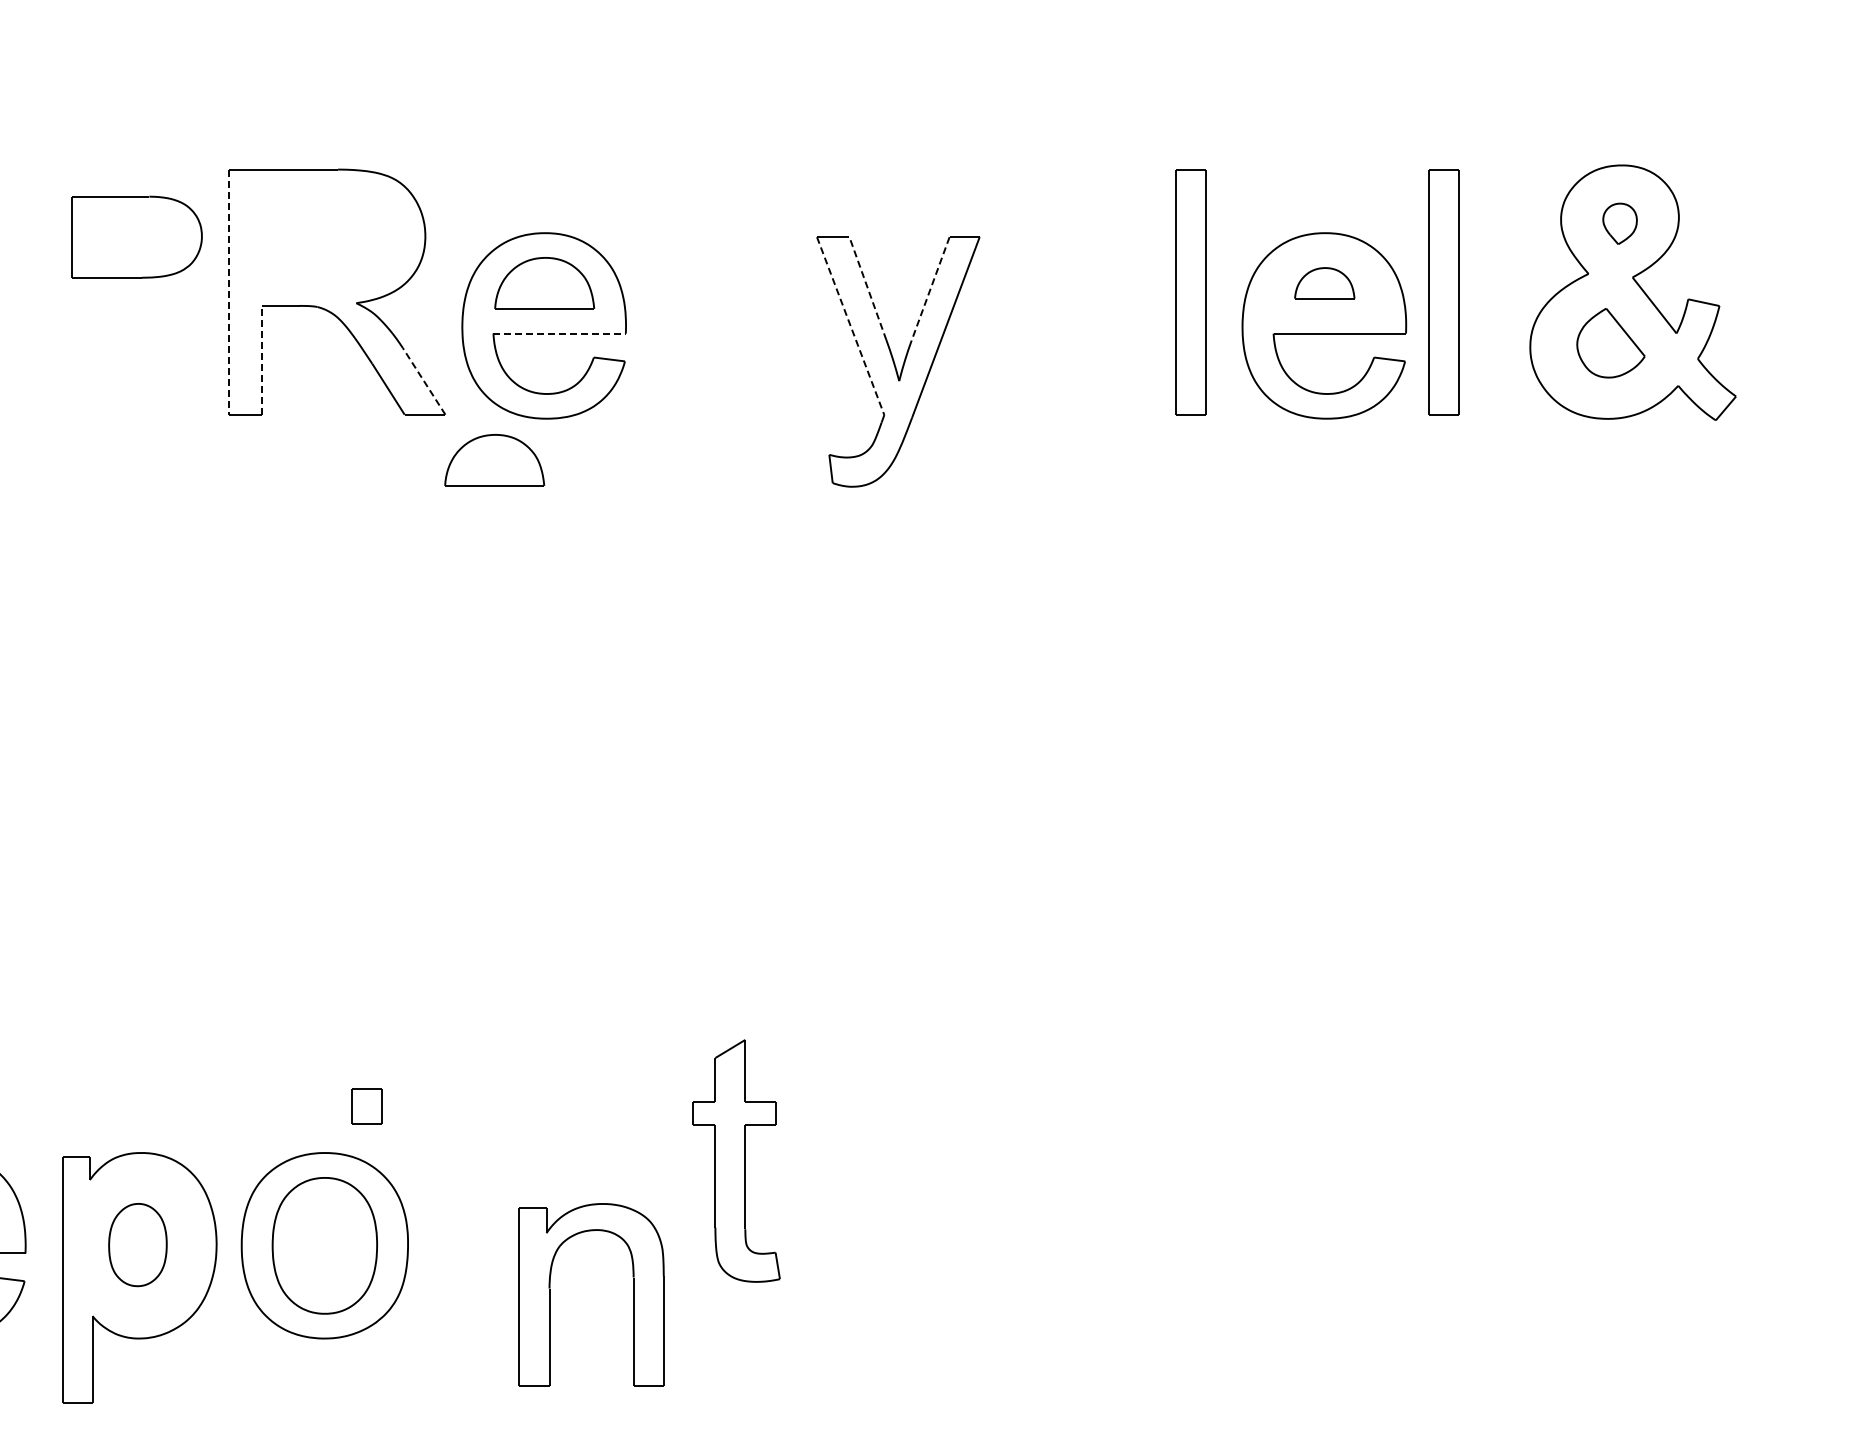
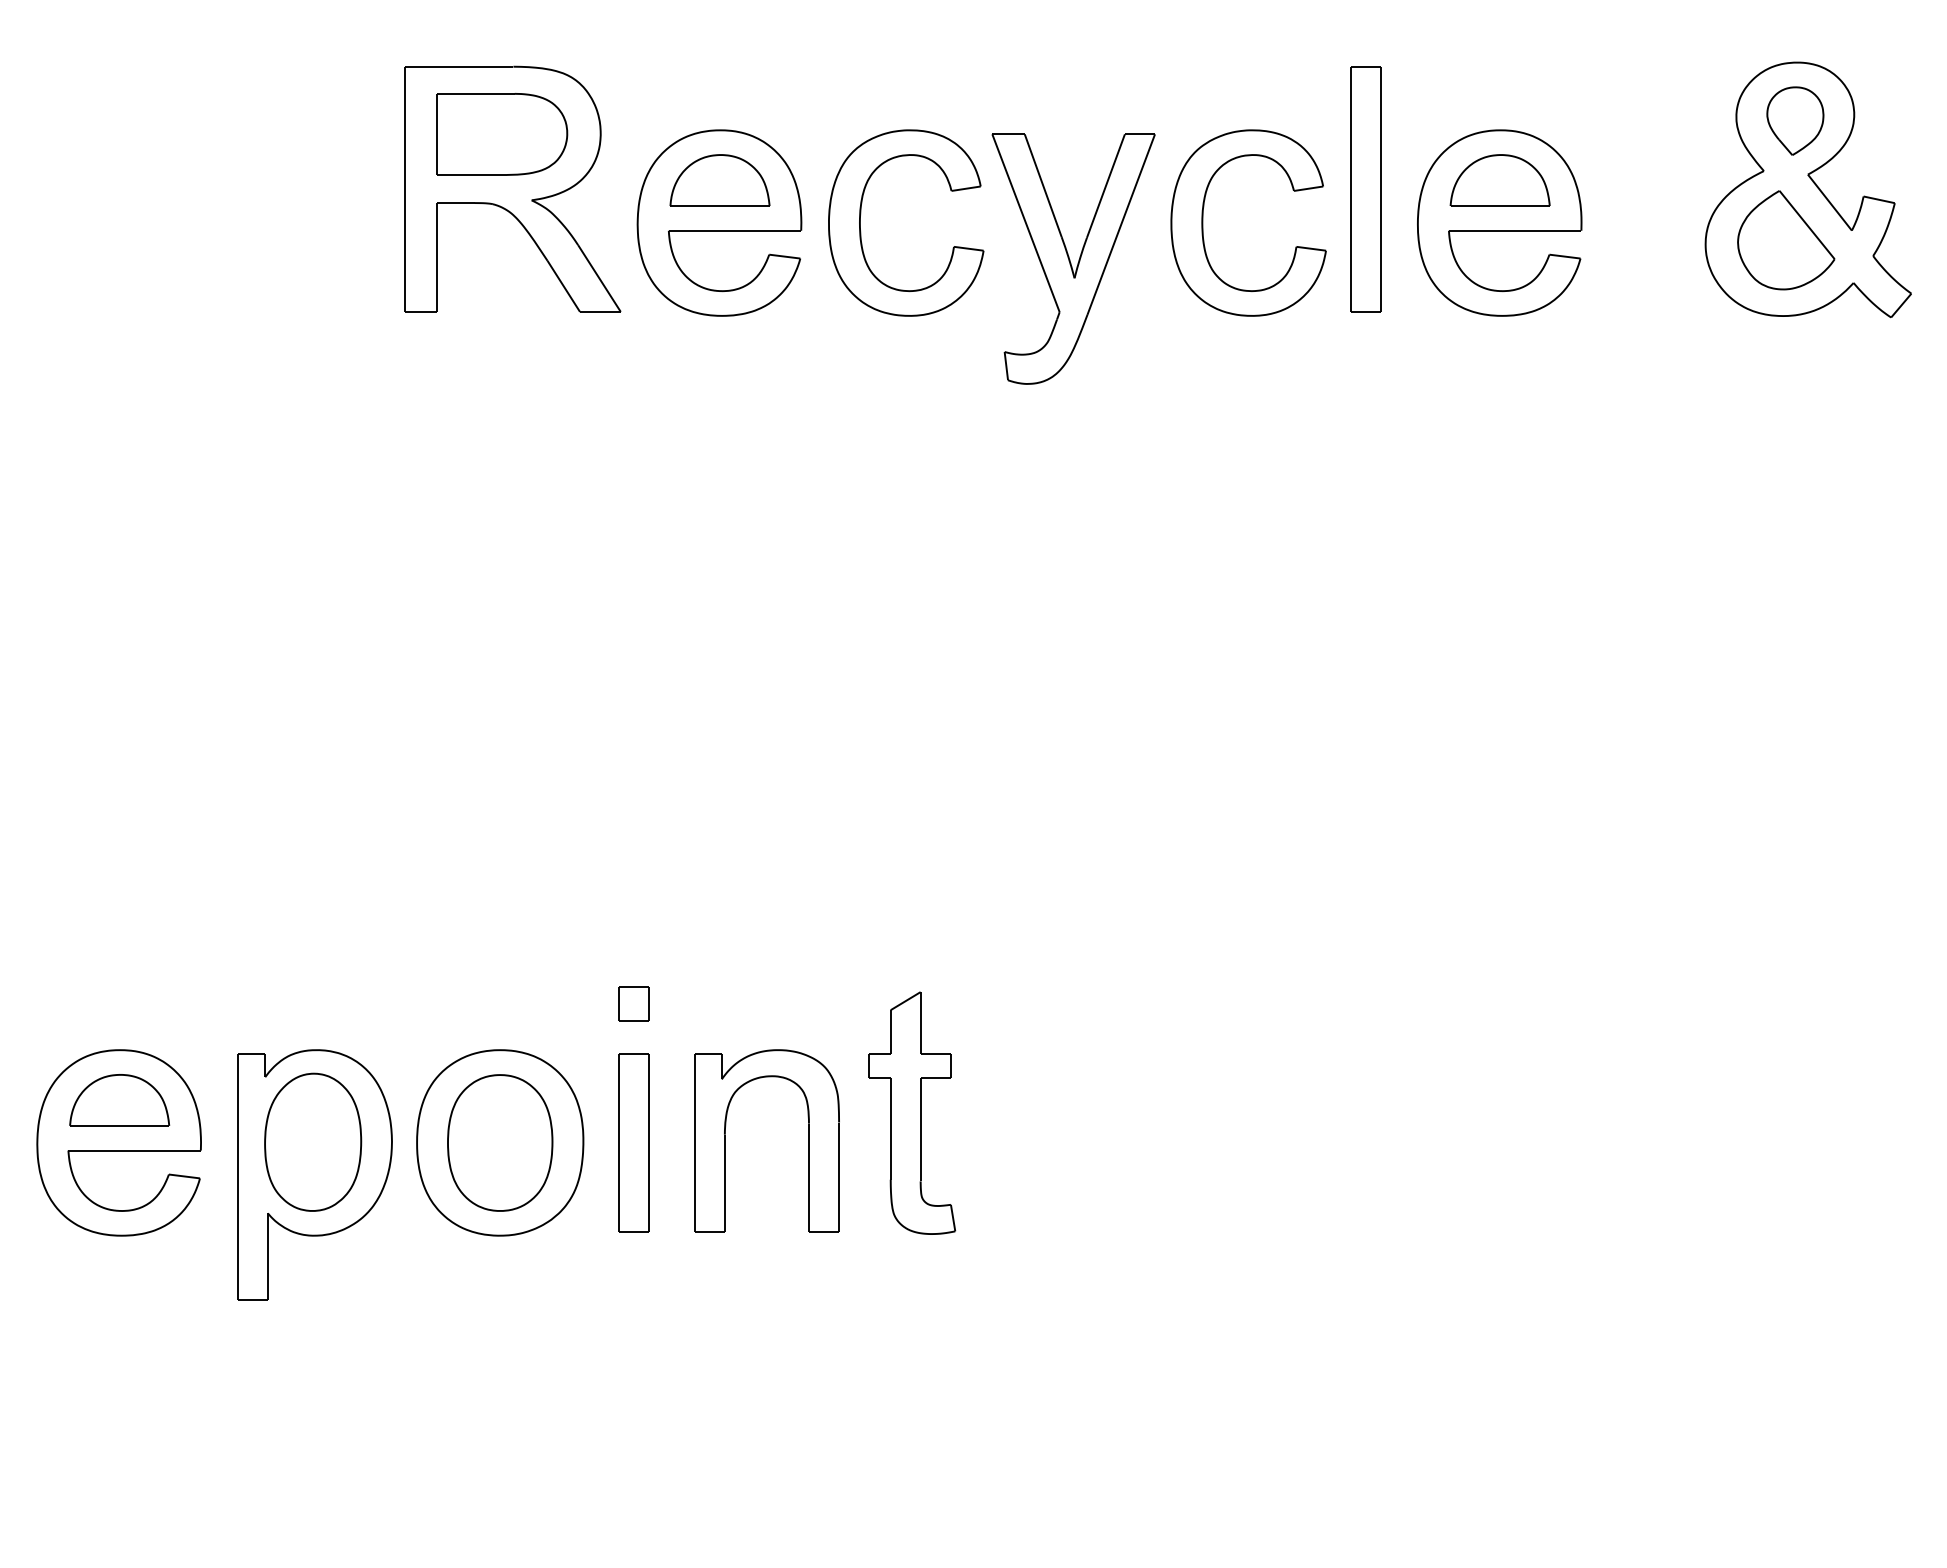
part: (1620, 223) -> (1795, 120), size x1.67
part: (137, 237) -> (502, 134), moved
part: (1324, 283) -> (1499, 180), size x1.67
line: (868, 288) -> (1043, 185), dashed -> solid
line: (930, 289) -> (1105, 186), dashed -> solid
line: (229, 292) -> (404, 189), dashed -> solid
part: (1443, 292) -> (1618, 189), removed
part: (686, 317) -> (861, 214), added
part: (1028, 325) -> (1203, 222), added
line: (851, 326) -> (1026, 223), dashed -> solid
line: (560, 333) -> (735, 230), dashed -> solid
part: (1611, 343) -> (1786, 240), size x1.43
line: (262, 359) -> (437, 256), dashed -> solid
line: (424, 381) -> (599, 278), dashed -> solid
part: (494, 460) -> (669, 357), removed
part: (366, 1106) -> (633, 1003), moved
part: (737, 1160) -> (912, 1112), moved
part: (138, 1244) -> (313, 1141), size x1.67
part: (458, 1245) -> (633, 1142), added
part: (550, 1294) -> (725, 1140), moved

